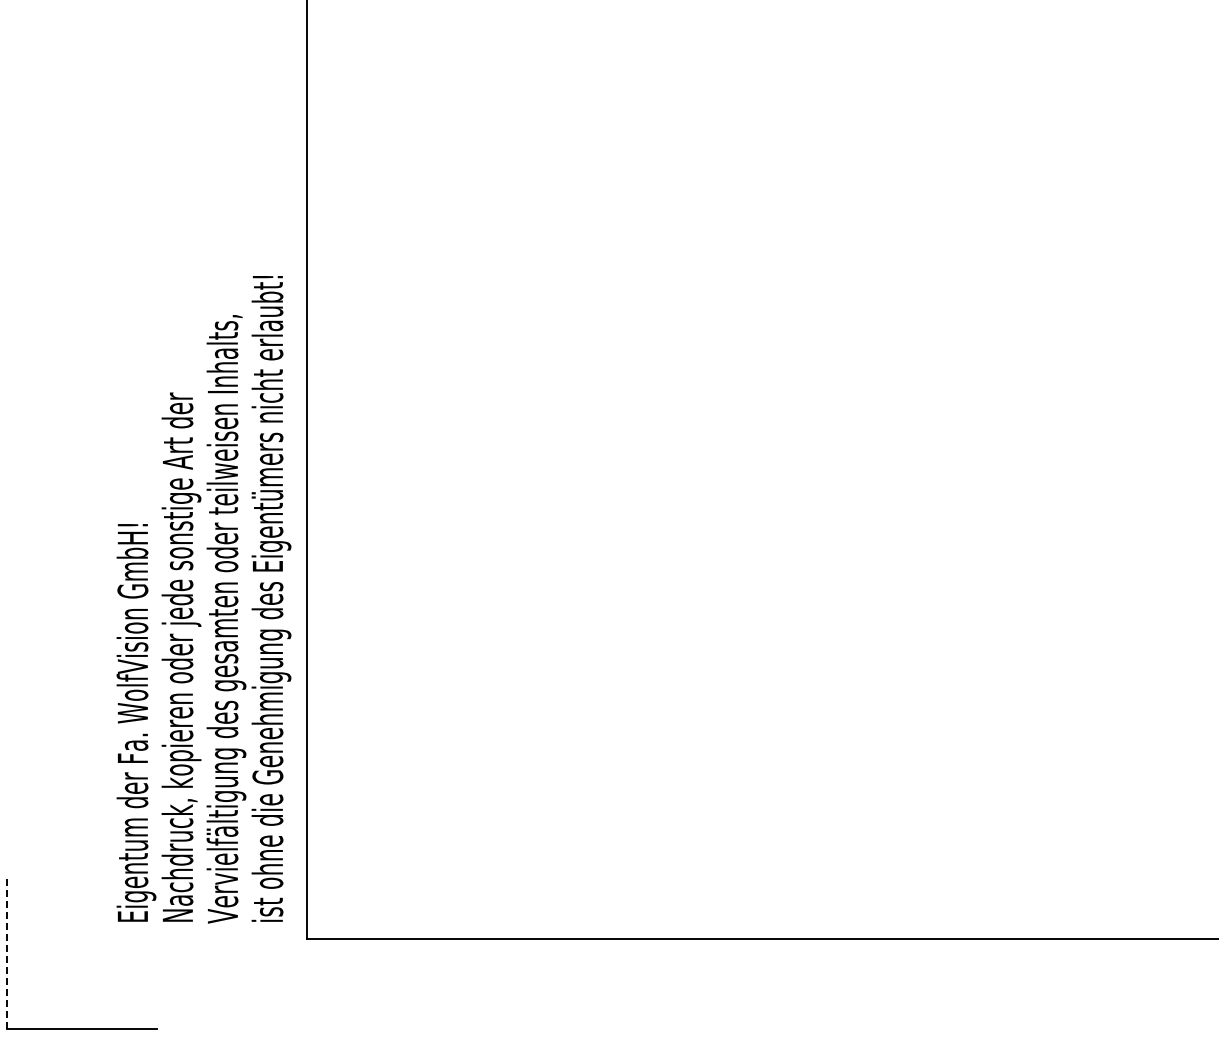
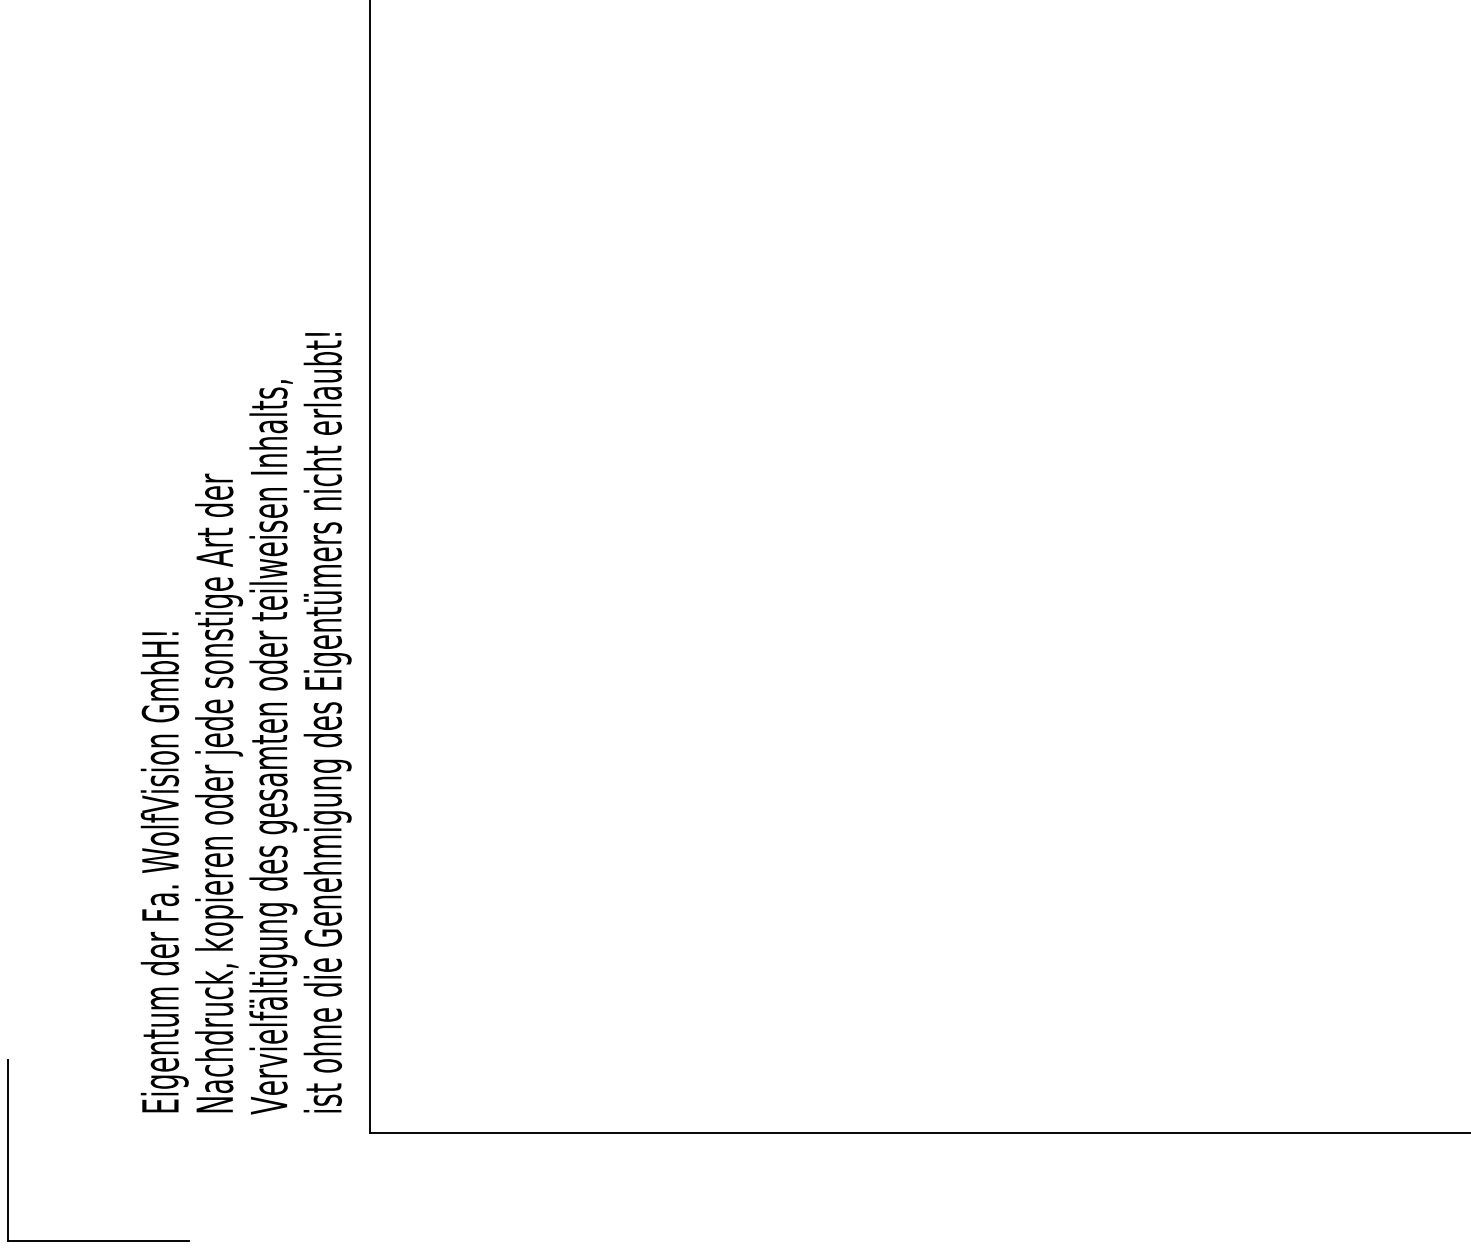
line: (6, 954) -> (7, 1151), dashed -> solid

